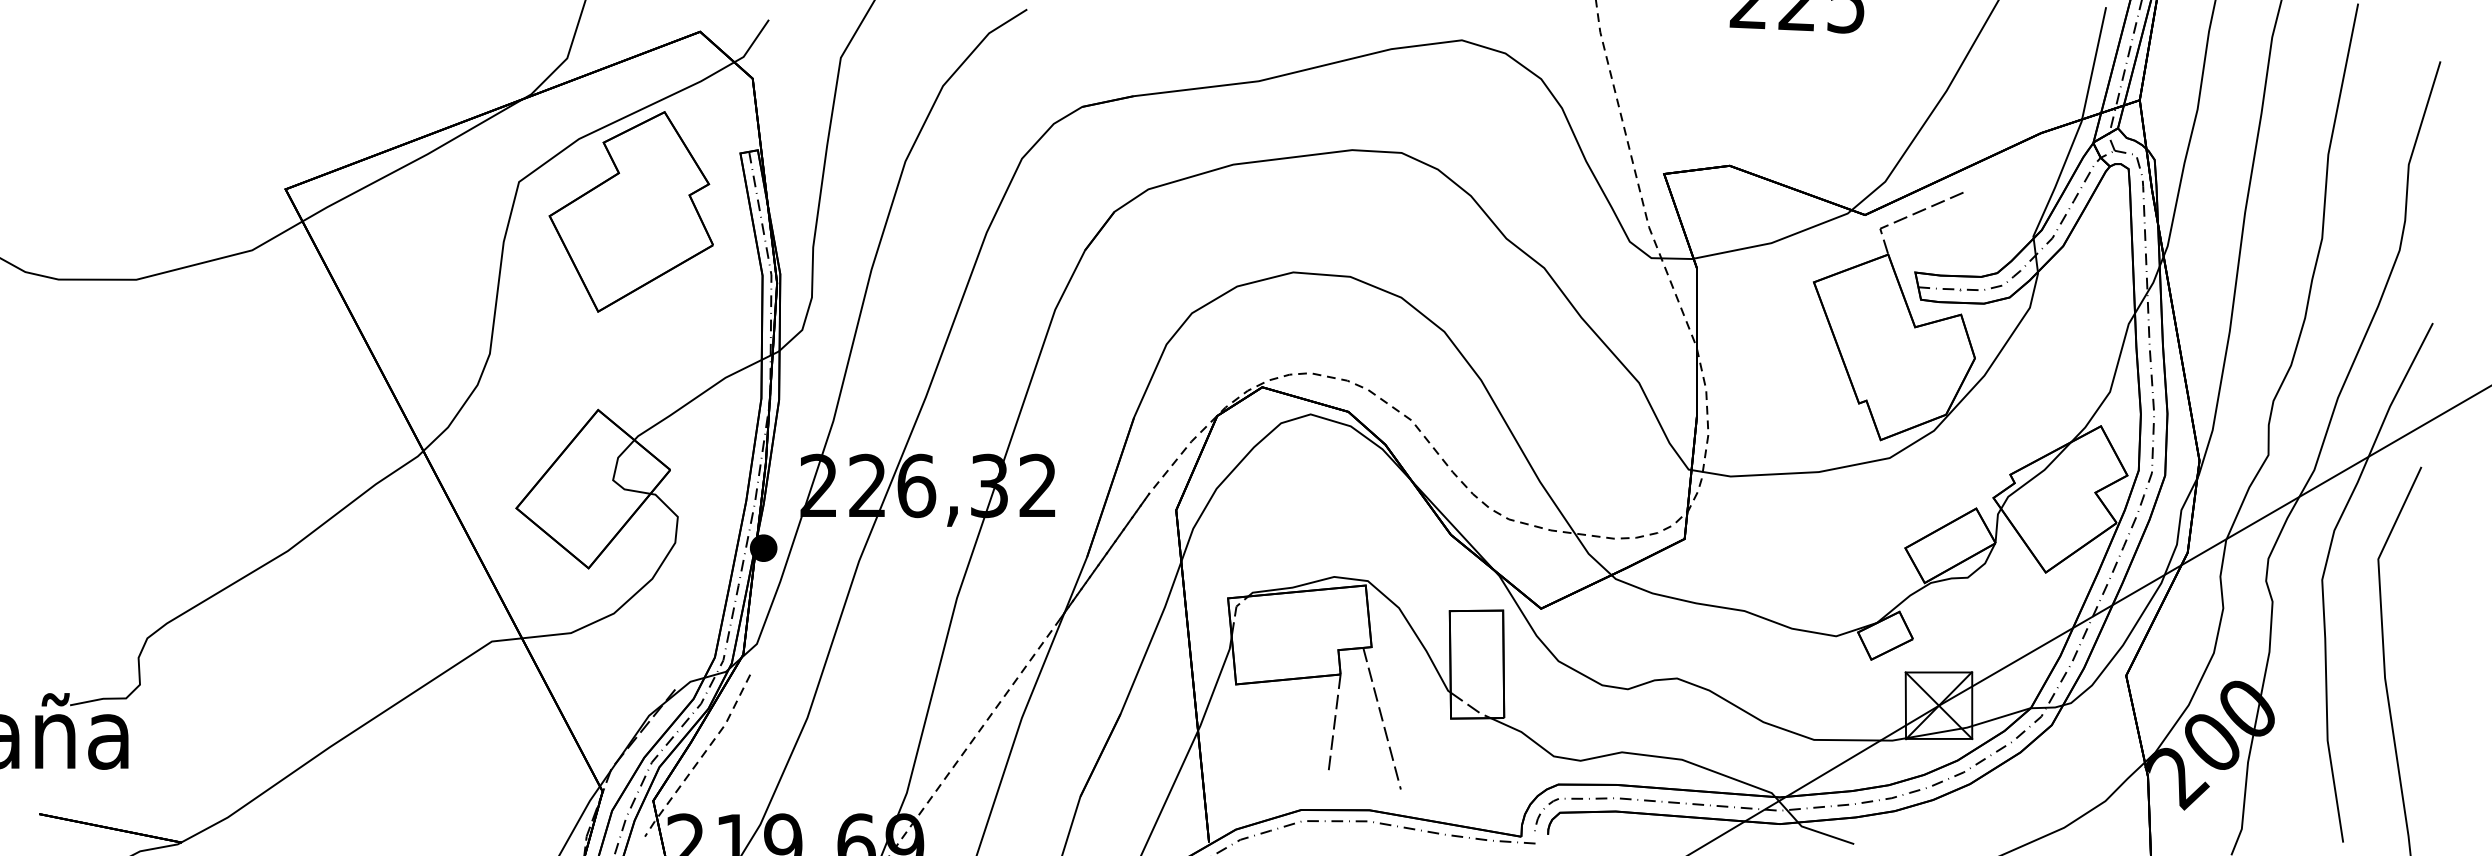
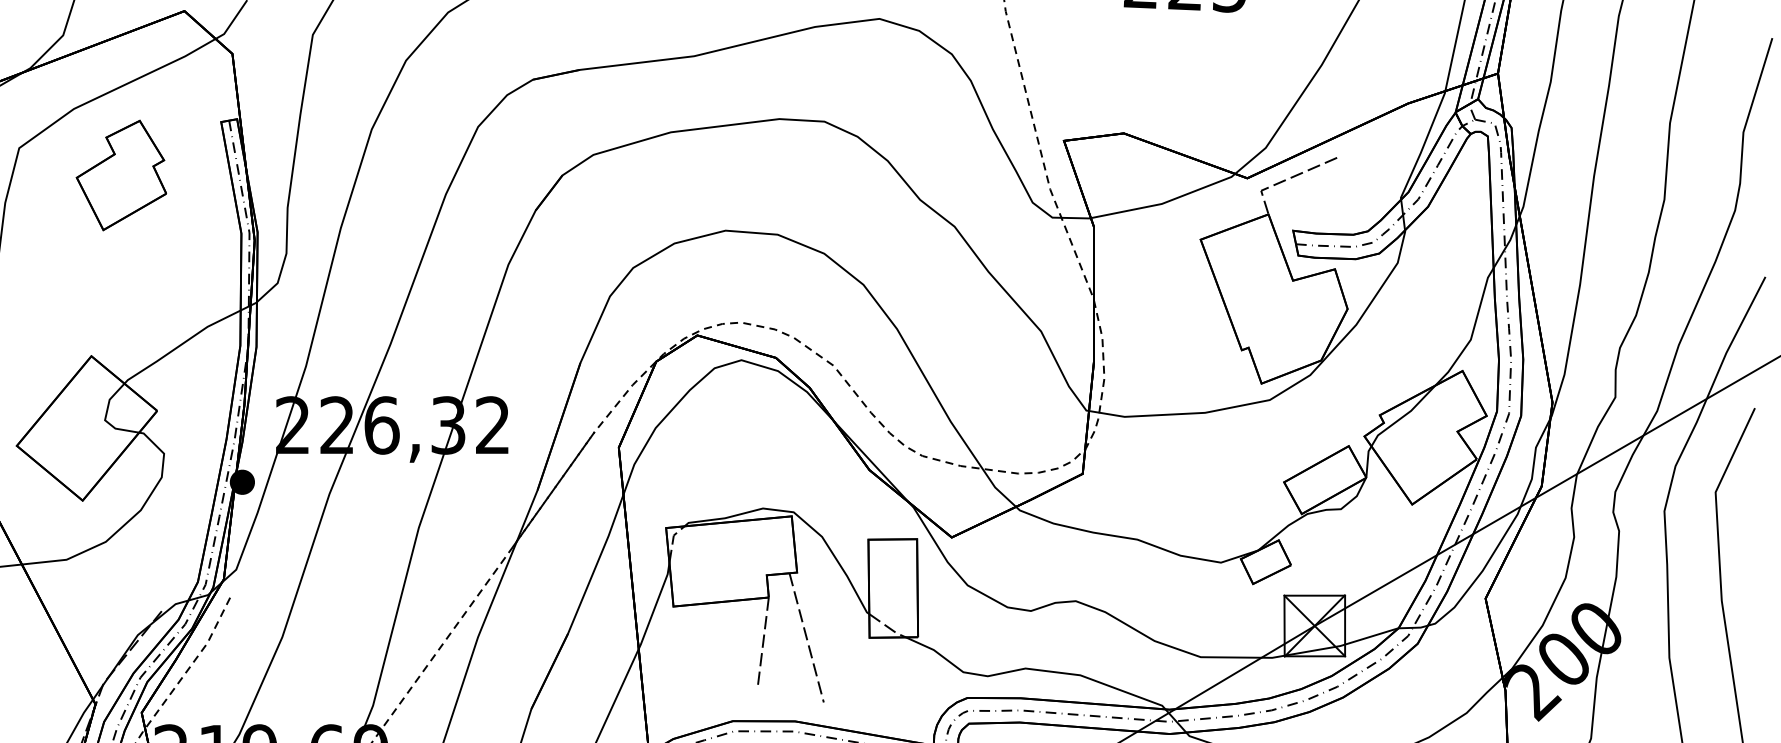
part: (630, 211) -> (120, 175), size x0.6

